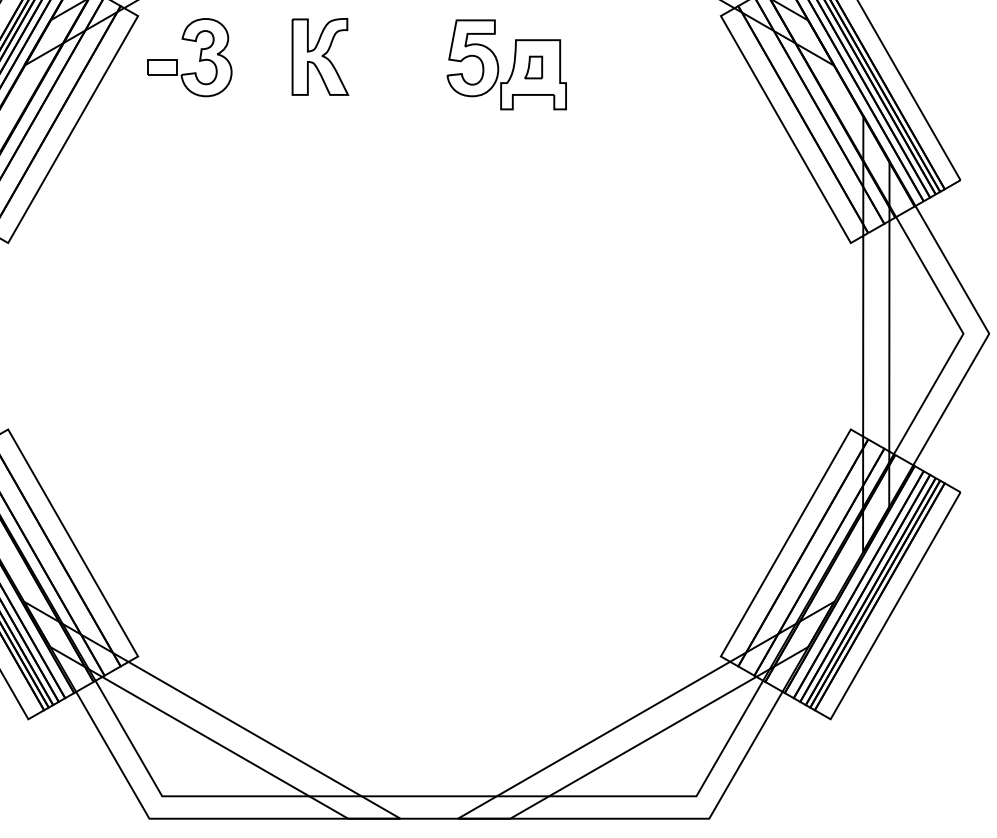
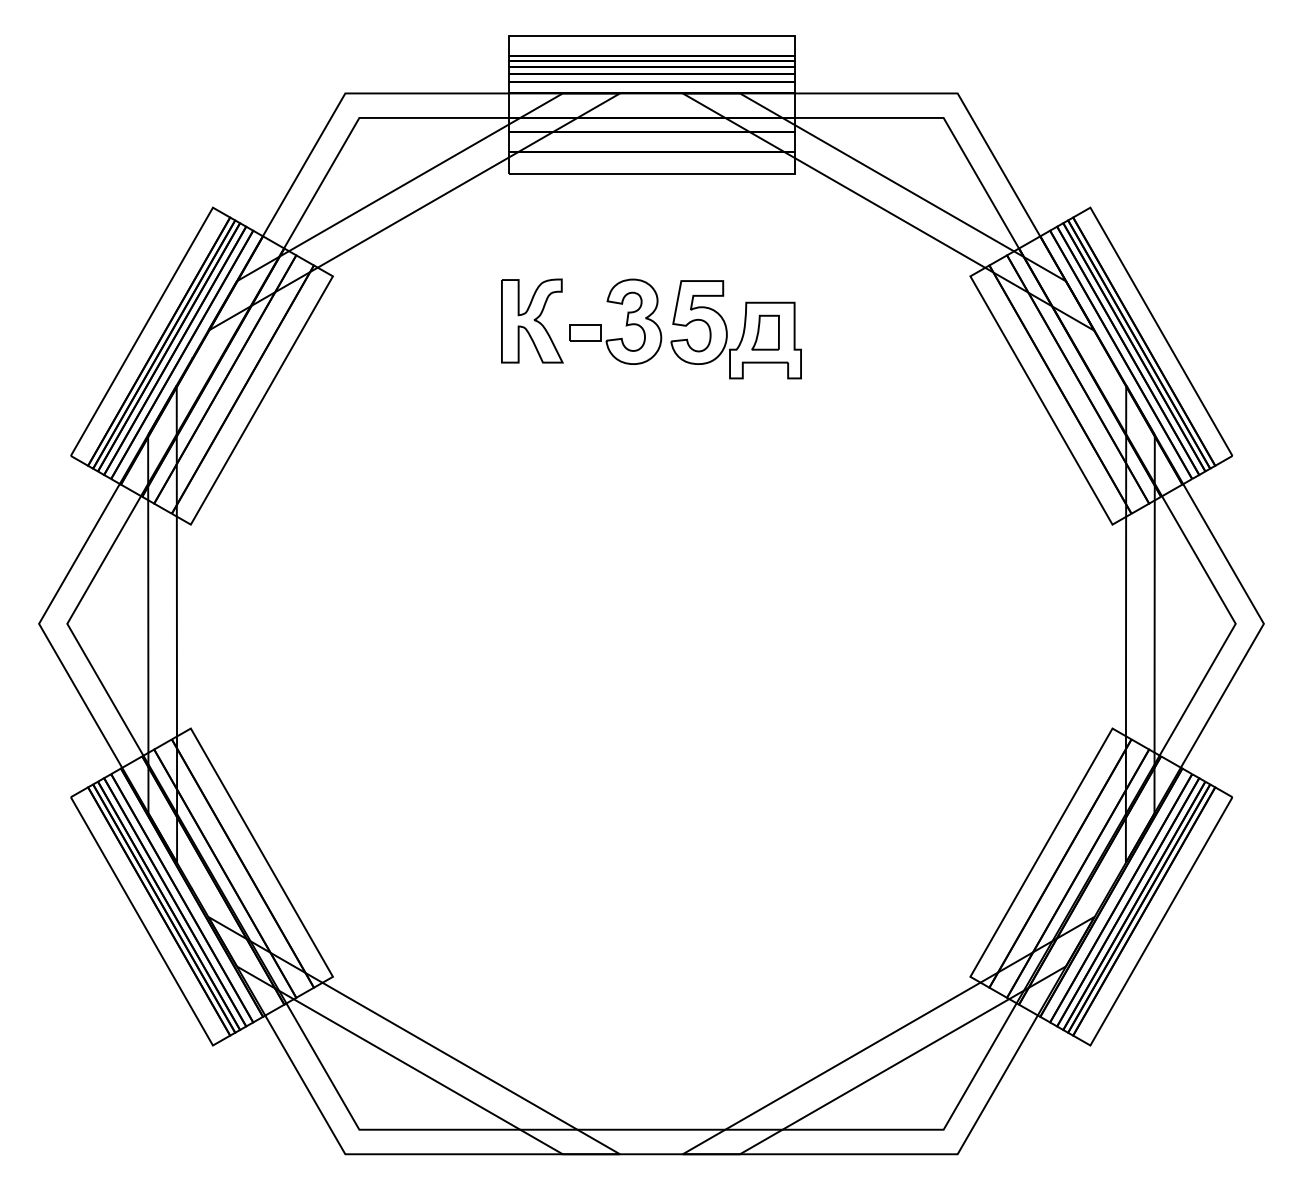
part: (198, 60) -> (625, 325), moved
part: (533, 67) -> (765, 332), size x1.43

